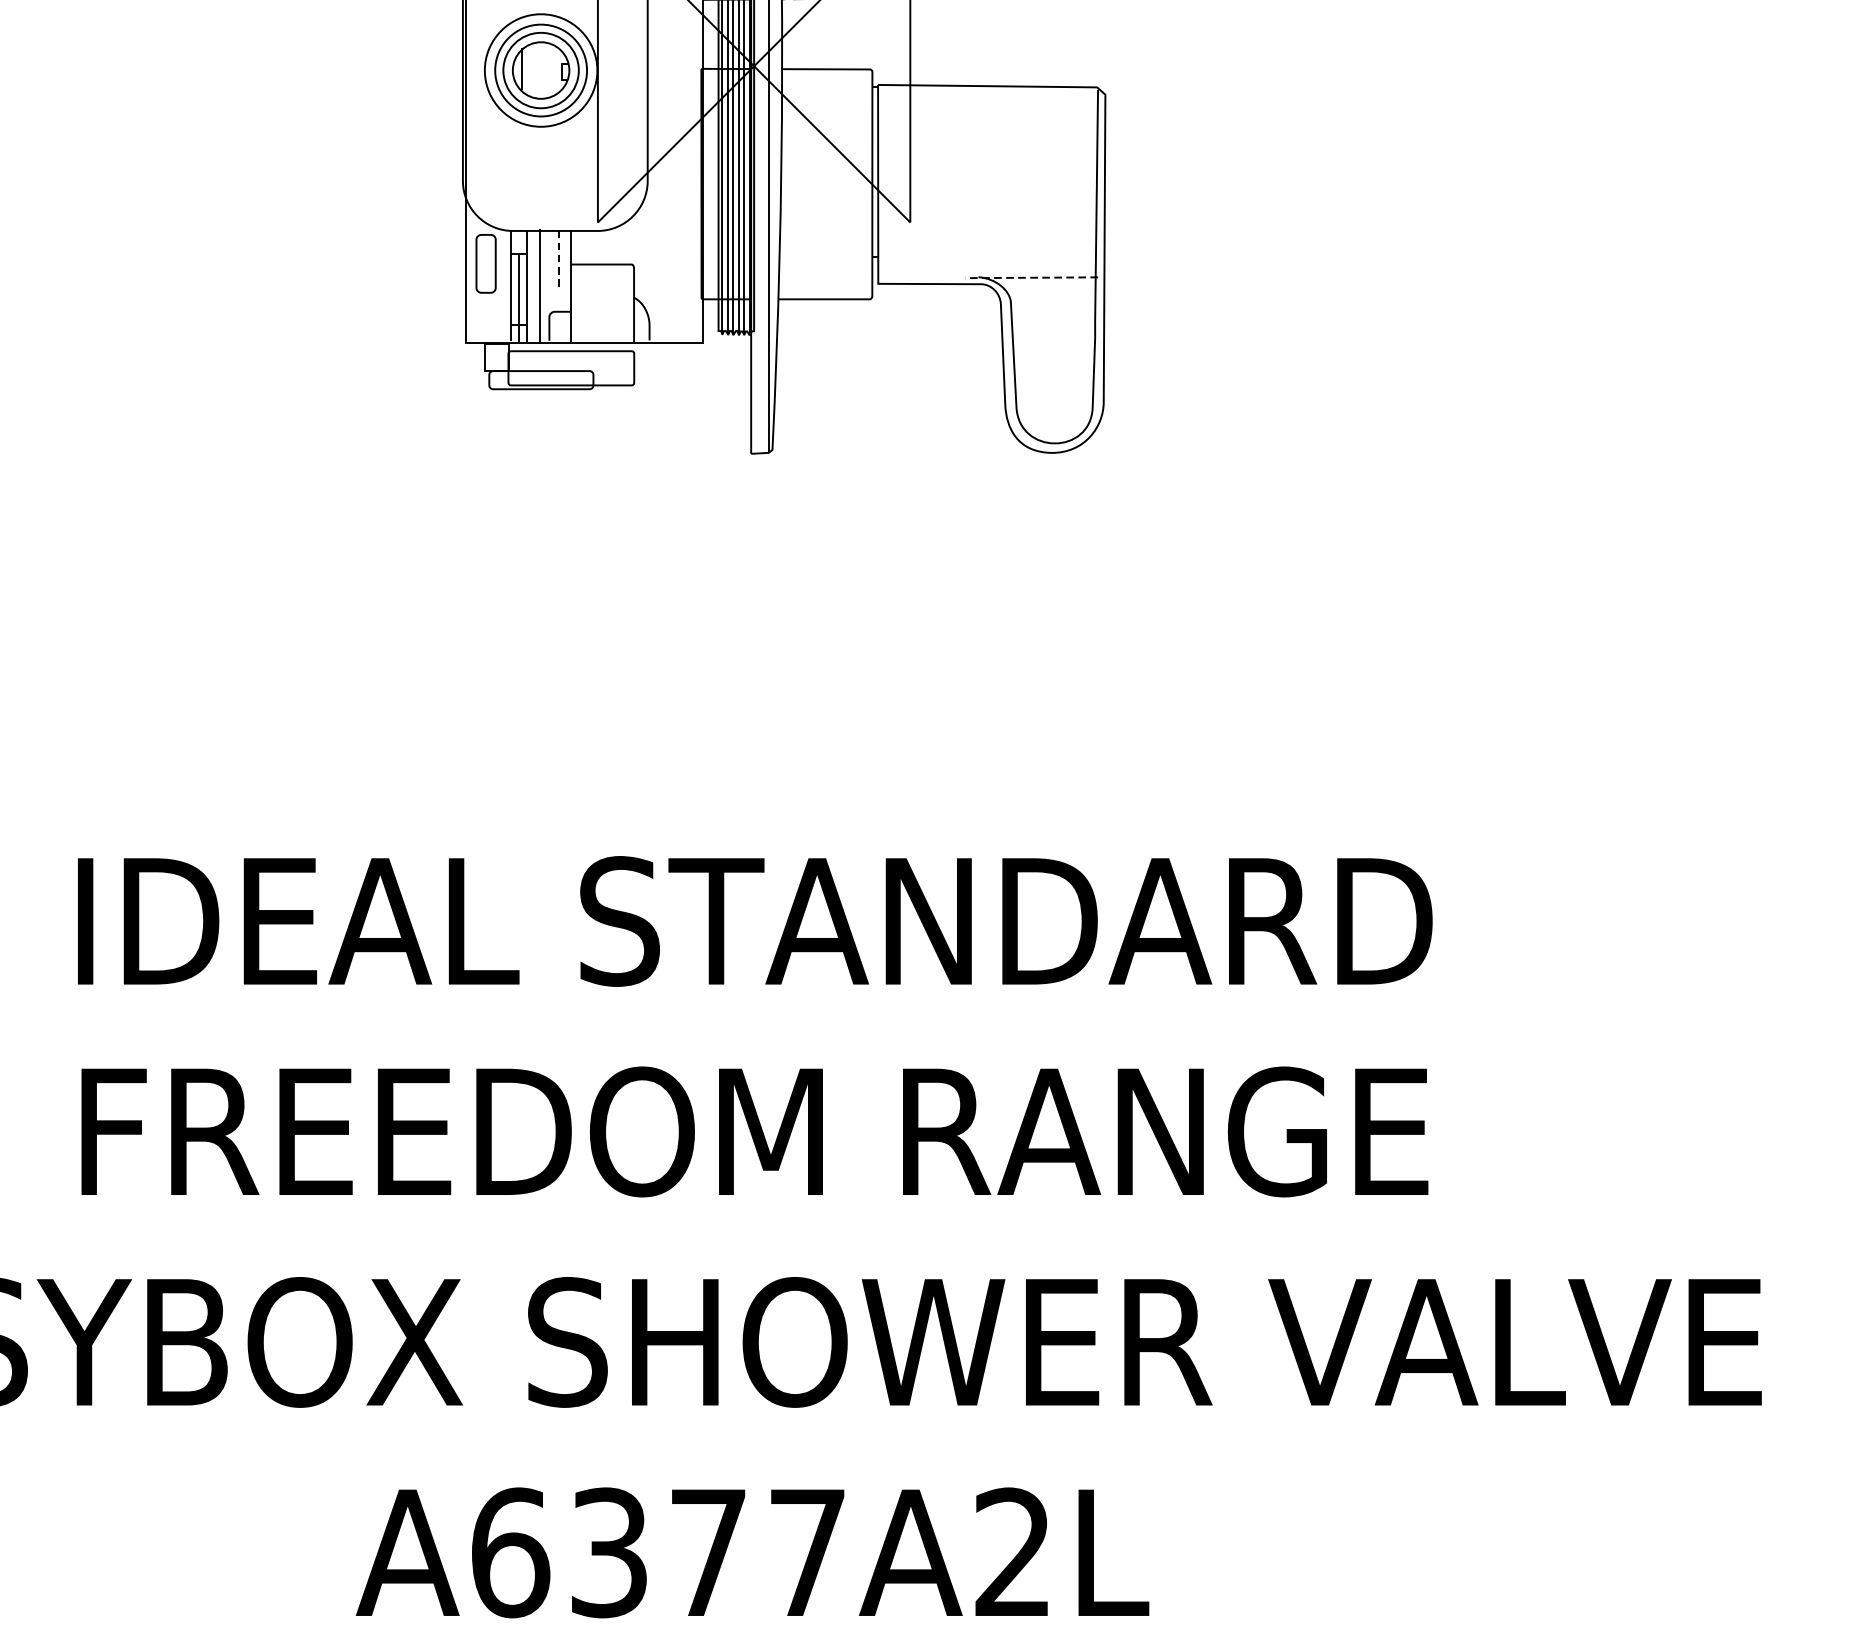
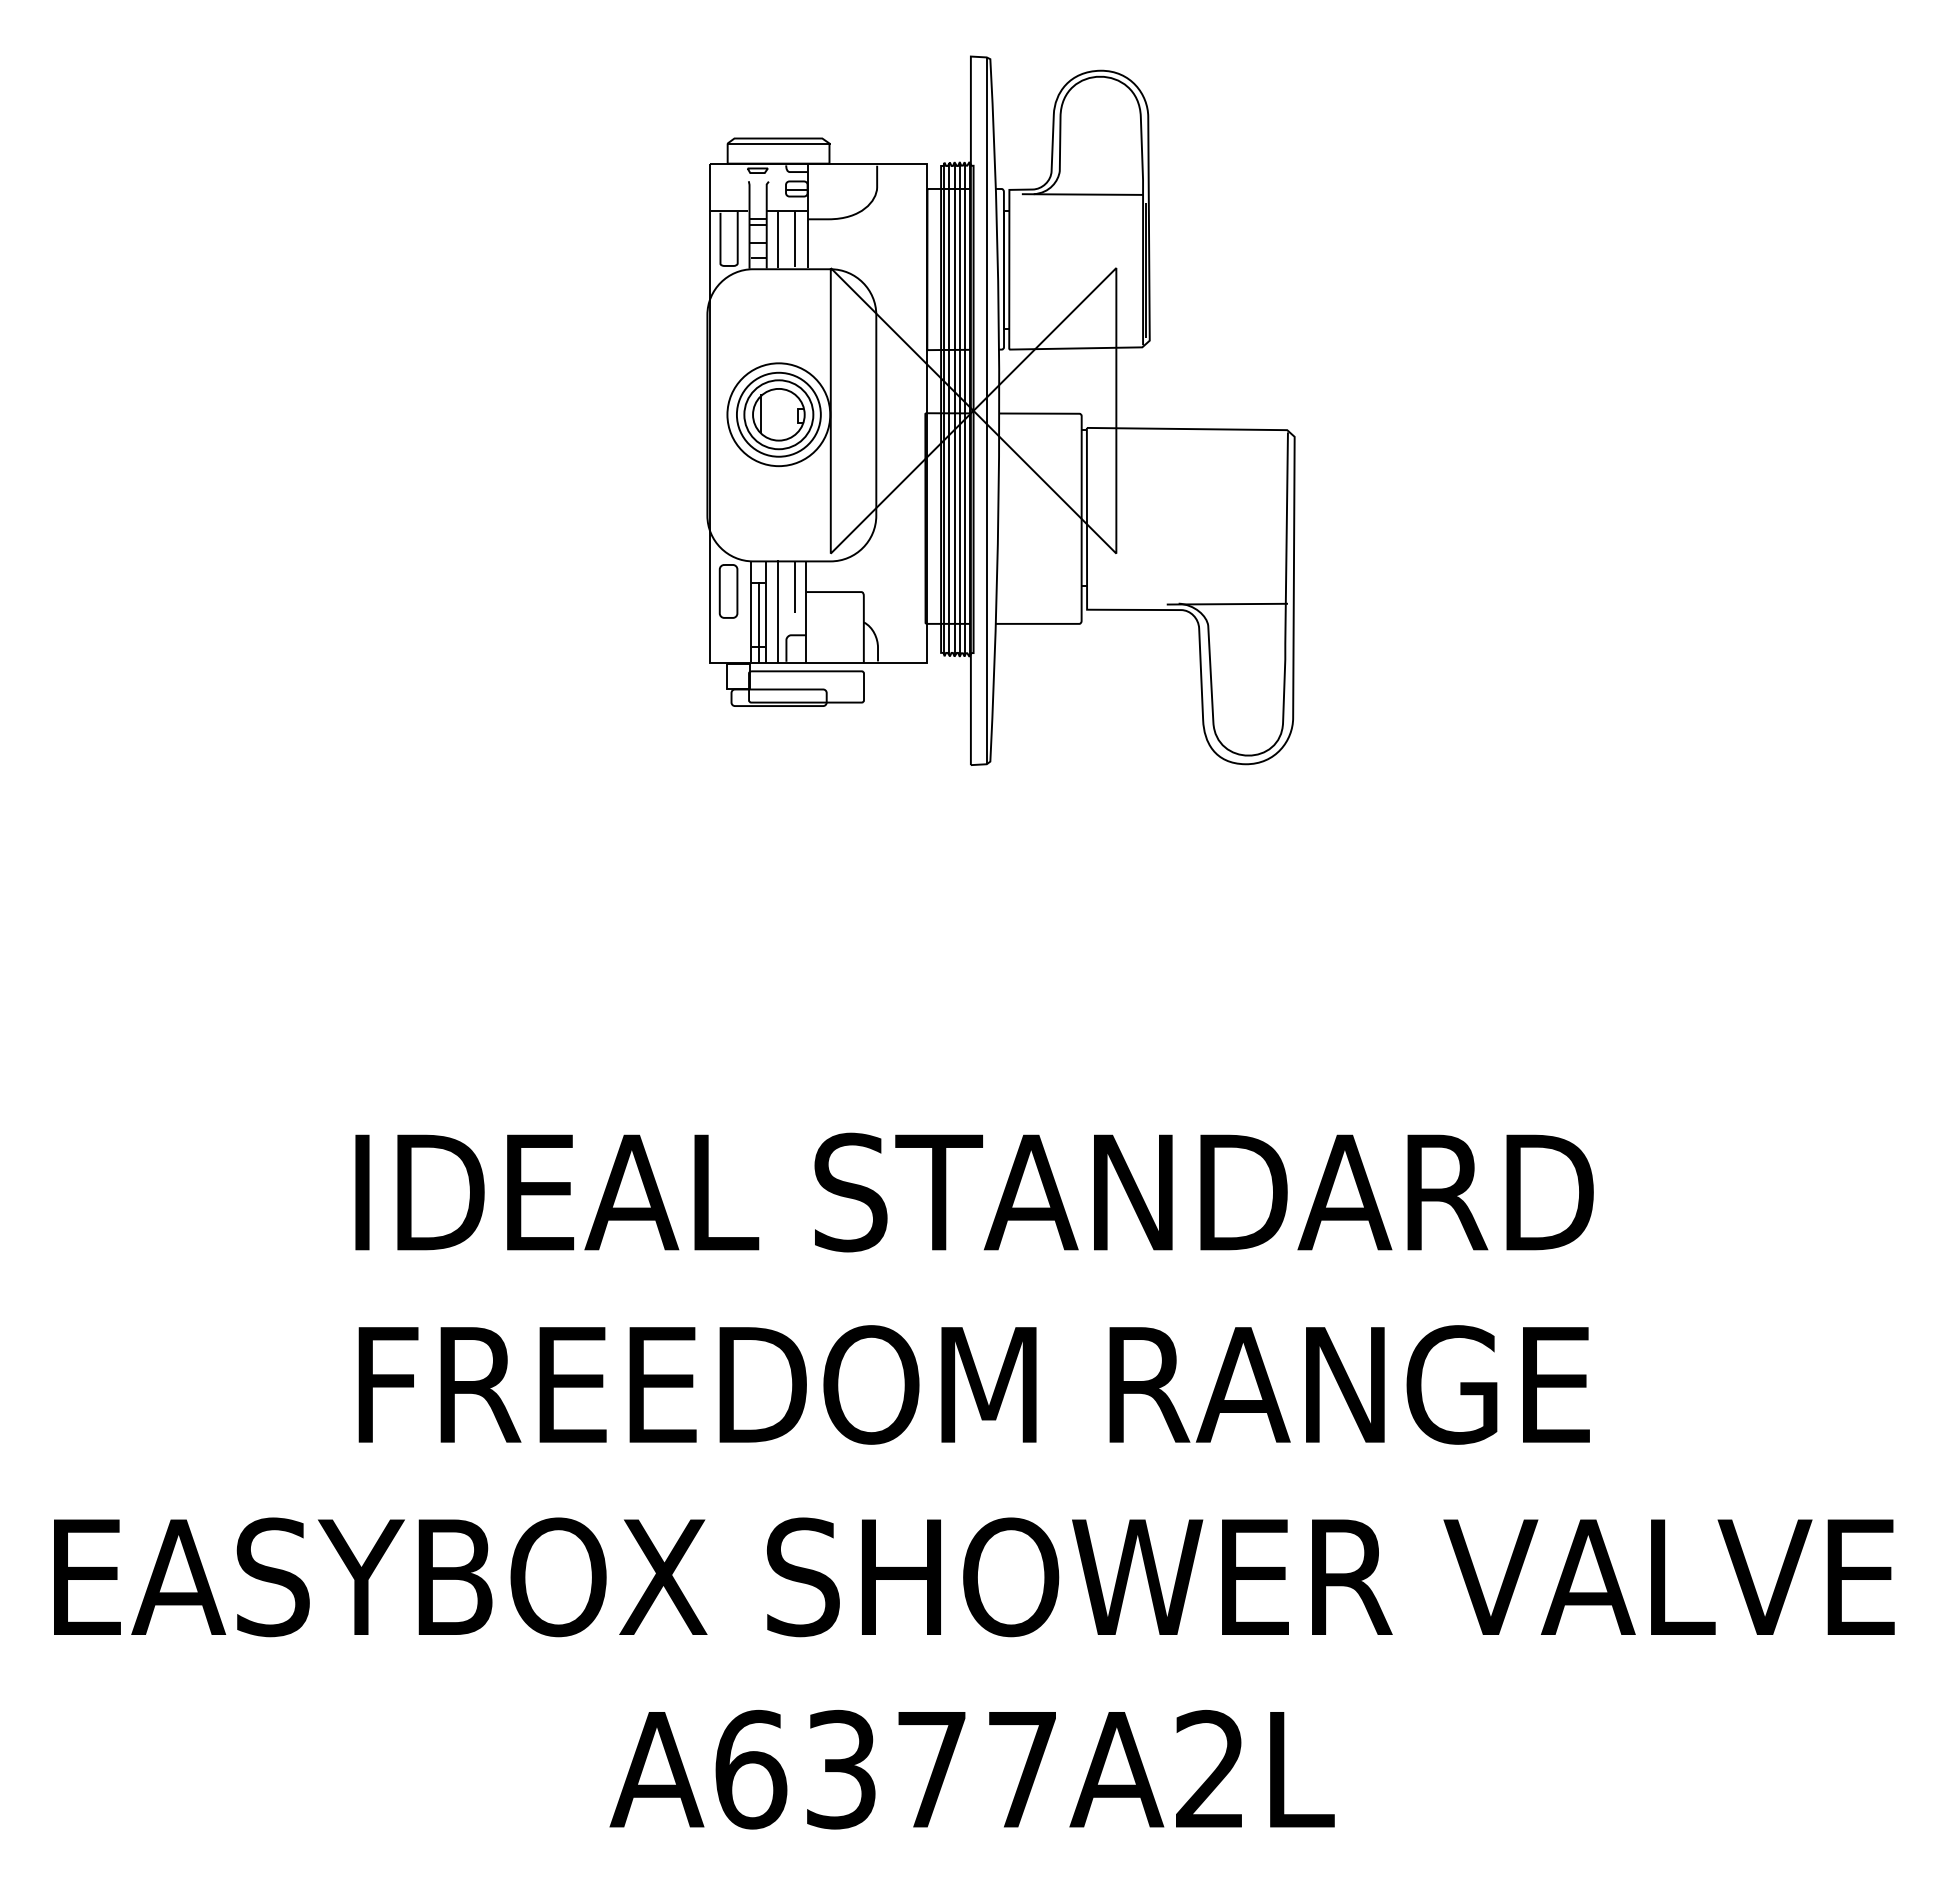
line: (559, 259) -> (795, 587), dashed -> solid
line: (1031, 278) -> (1227, 604), dashed -> solid

